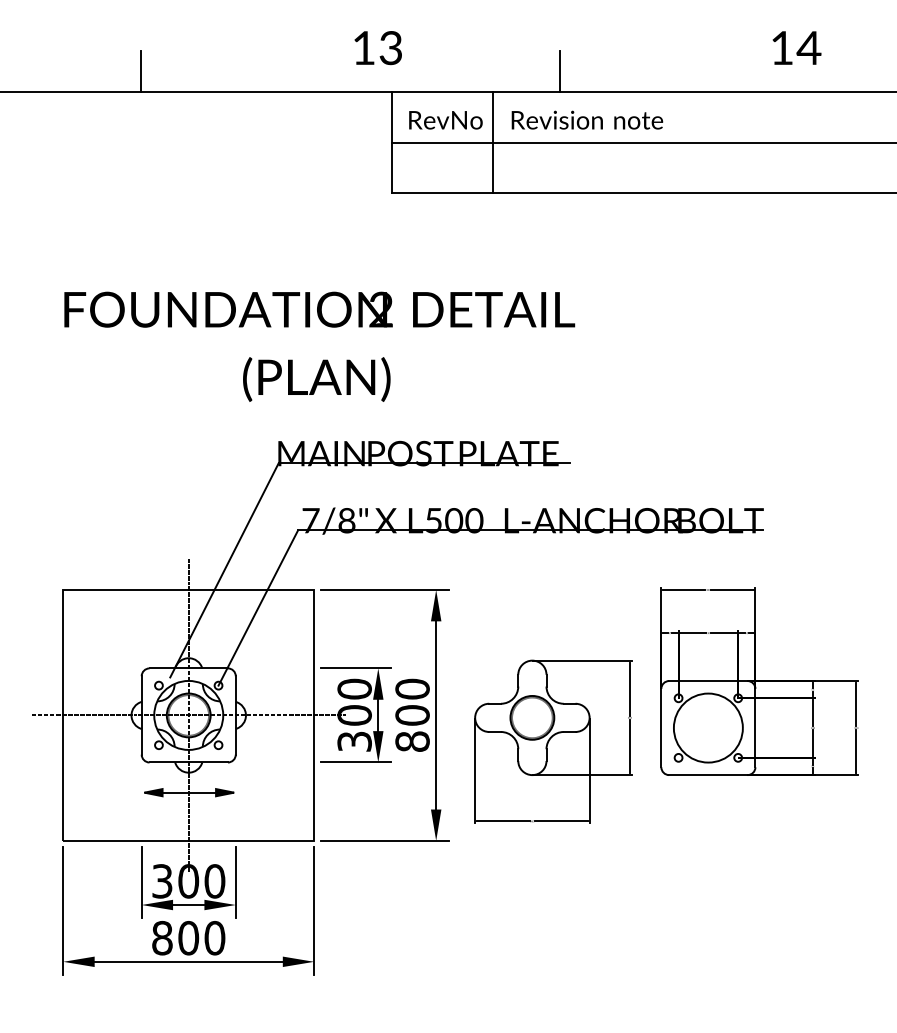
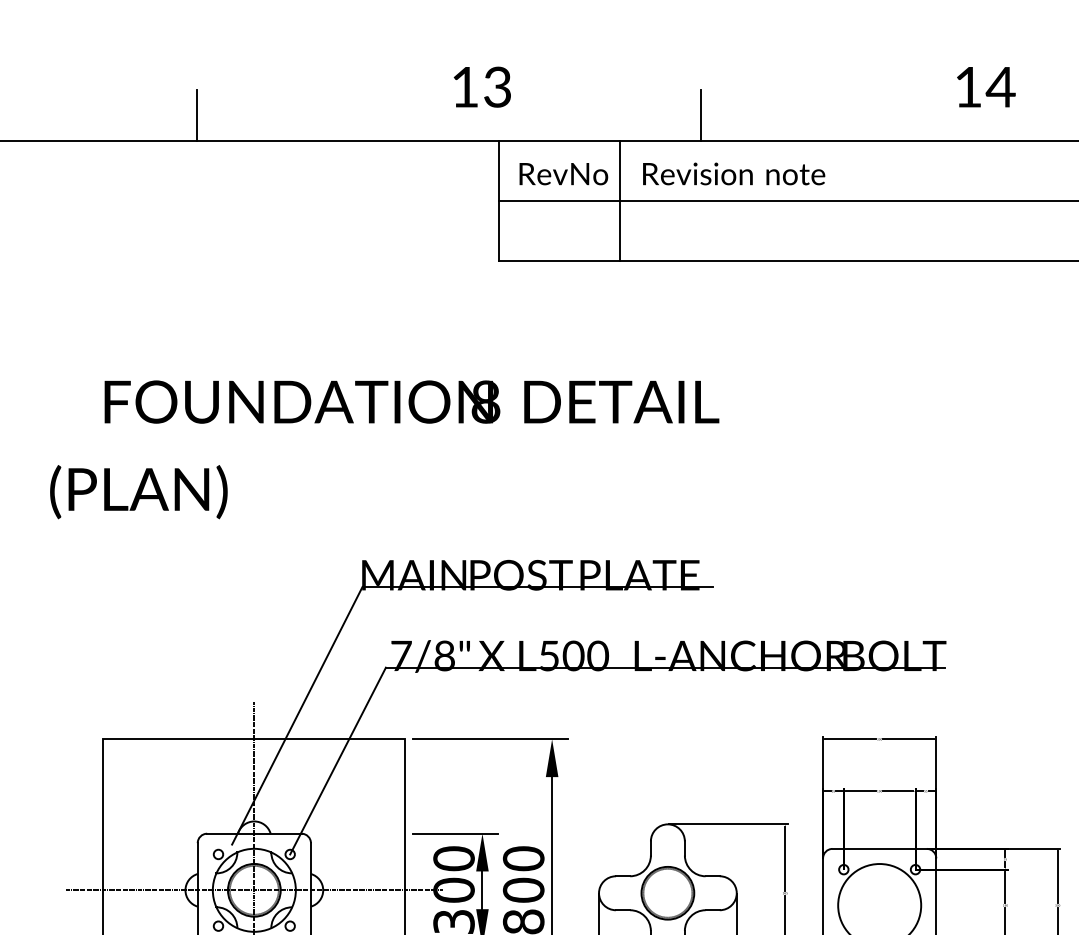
text: (381, 309) -> (486, 401), 2 -> 8
text: (316, 379) -> (138, 492), moved

